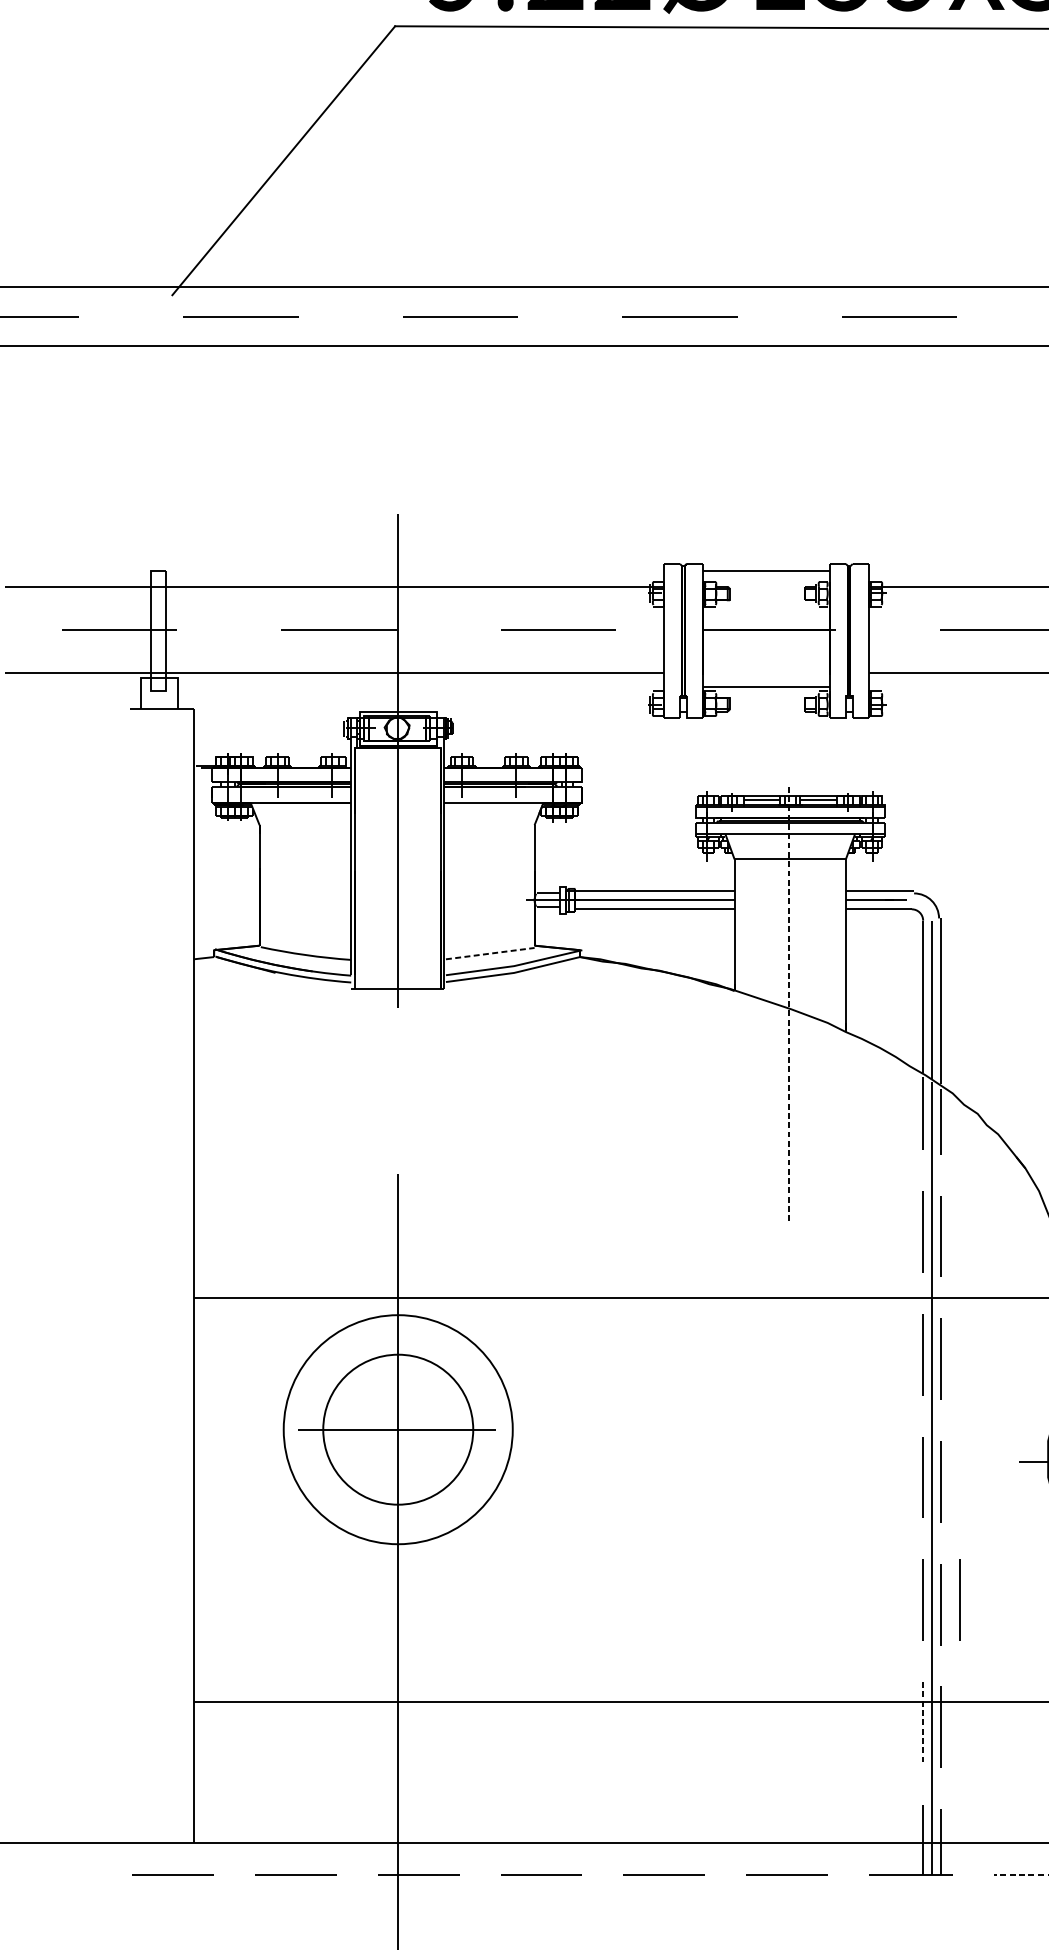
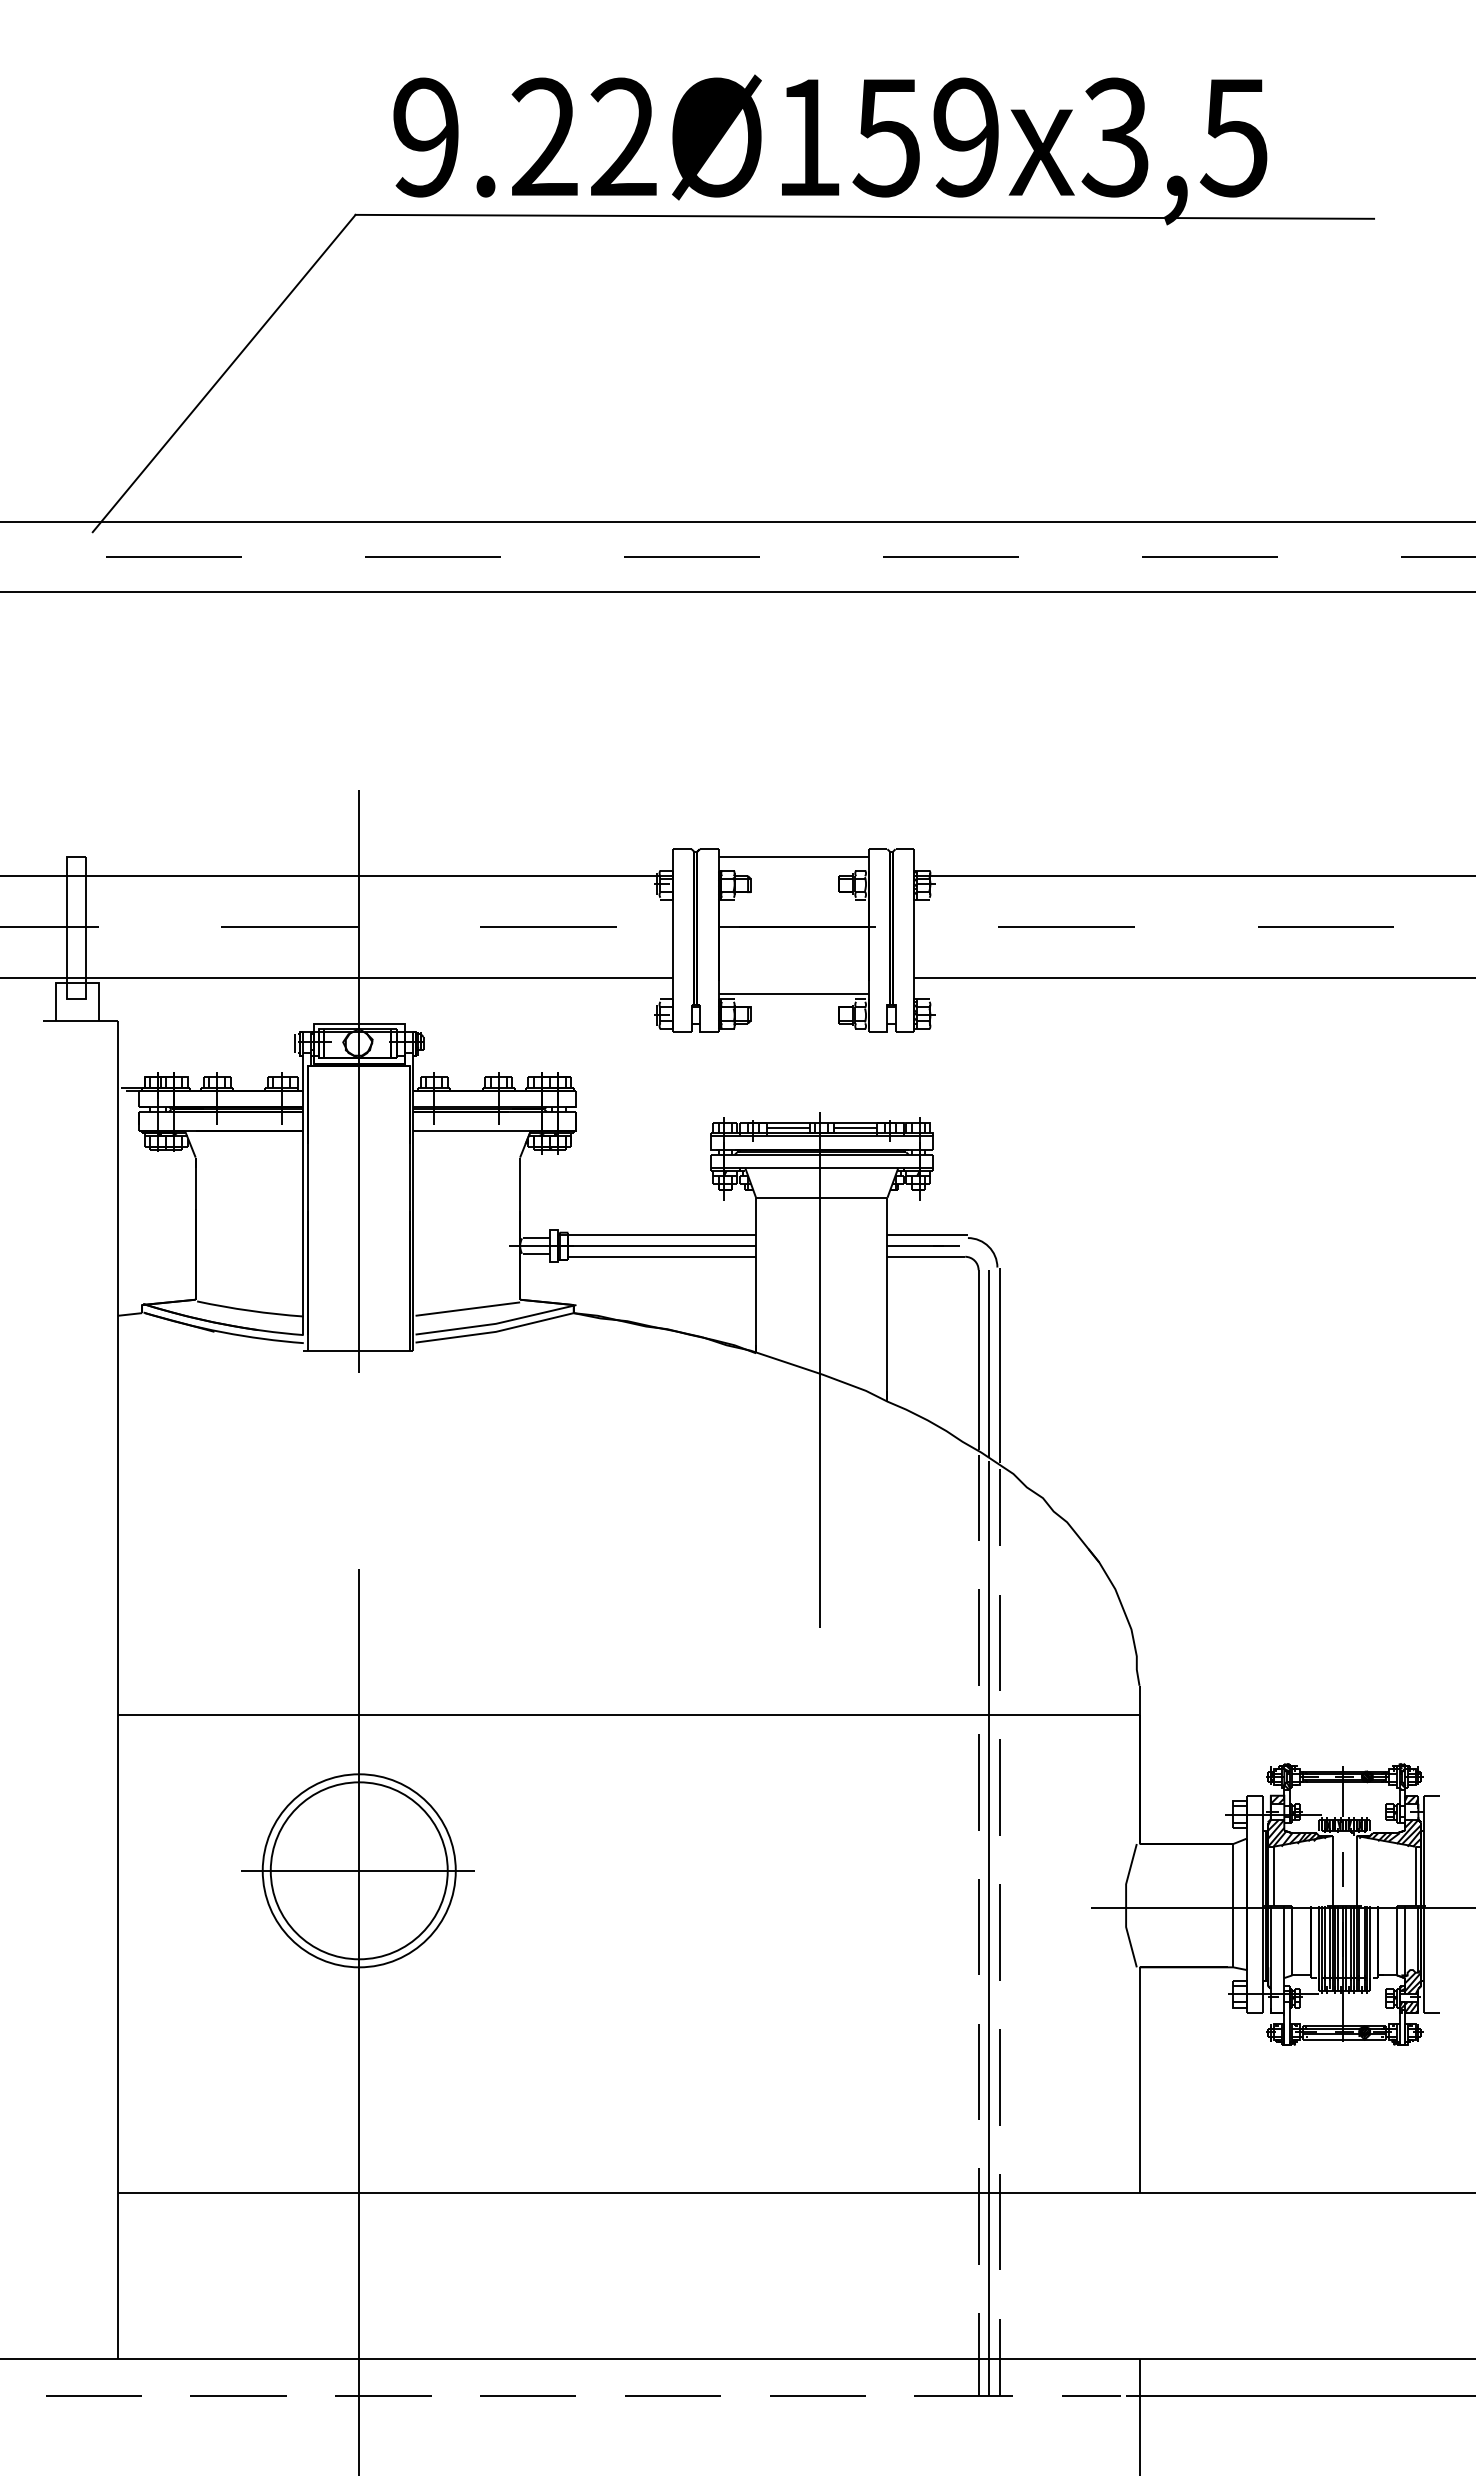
line: (489, 953) -> (467, 1309), dashed -> solid
line: (789, 1005) -> (820, 1370), dashed -> solid
circle: (397, 1429) -> (358, 1870), size x0.71
line: (959, 1599) -> (1021, 2071), removed
line: (923, 1723) -> (978, 2217), dashed -> solid
line: (1017, 1875) -> (1090, 2396), dashed -> solid

